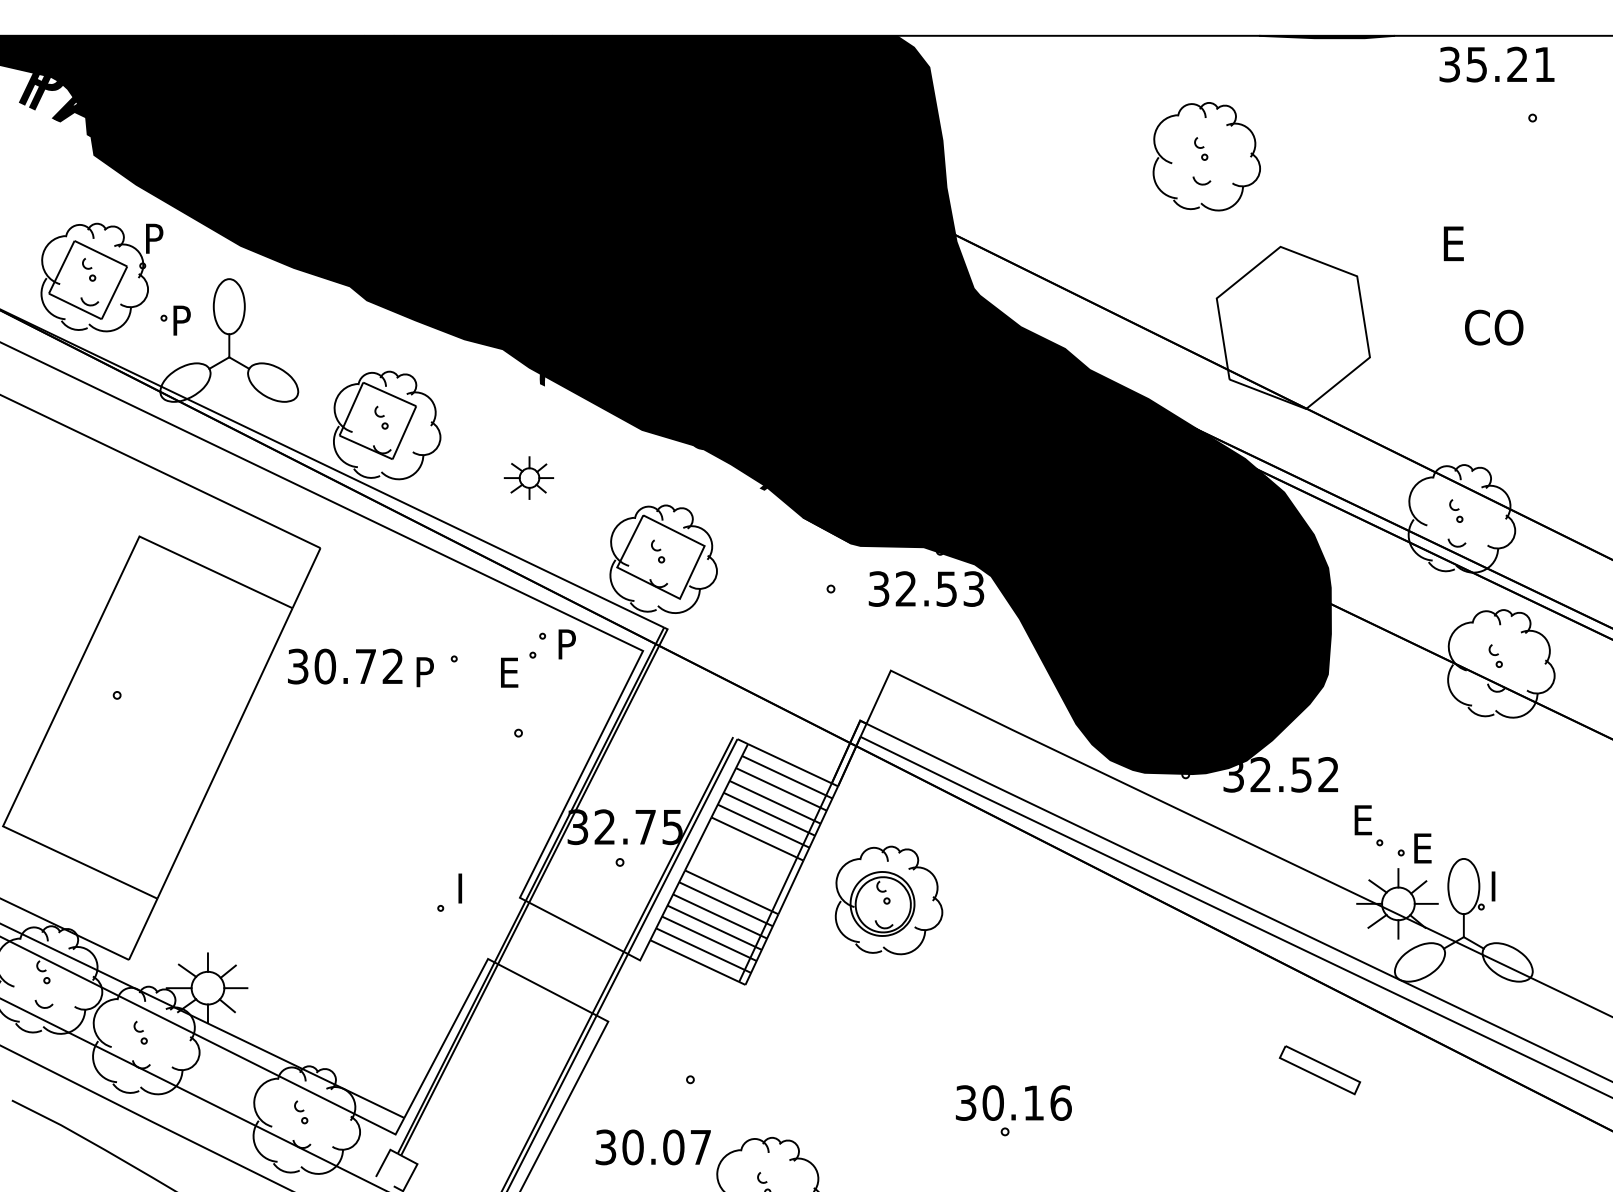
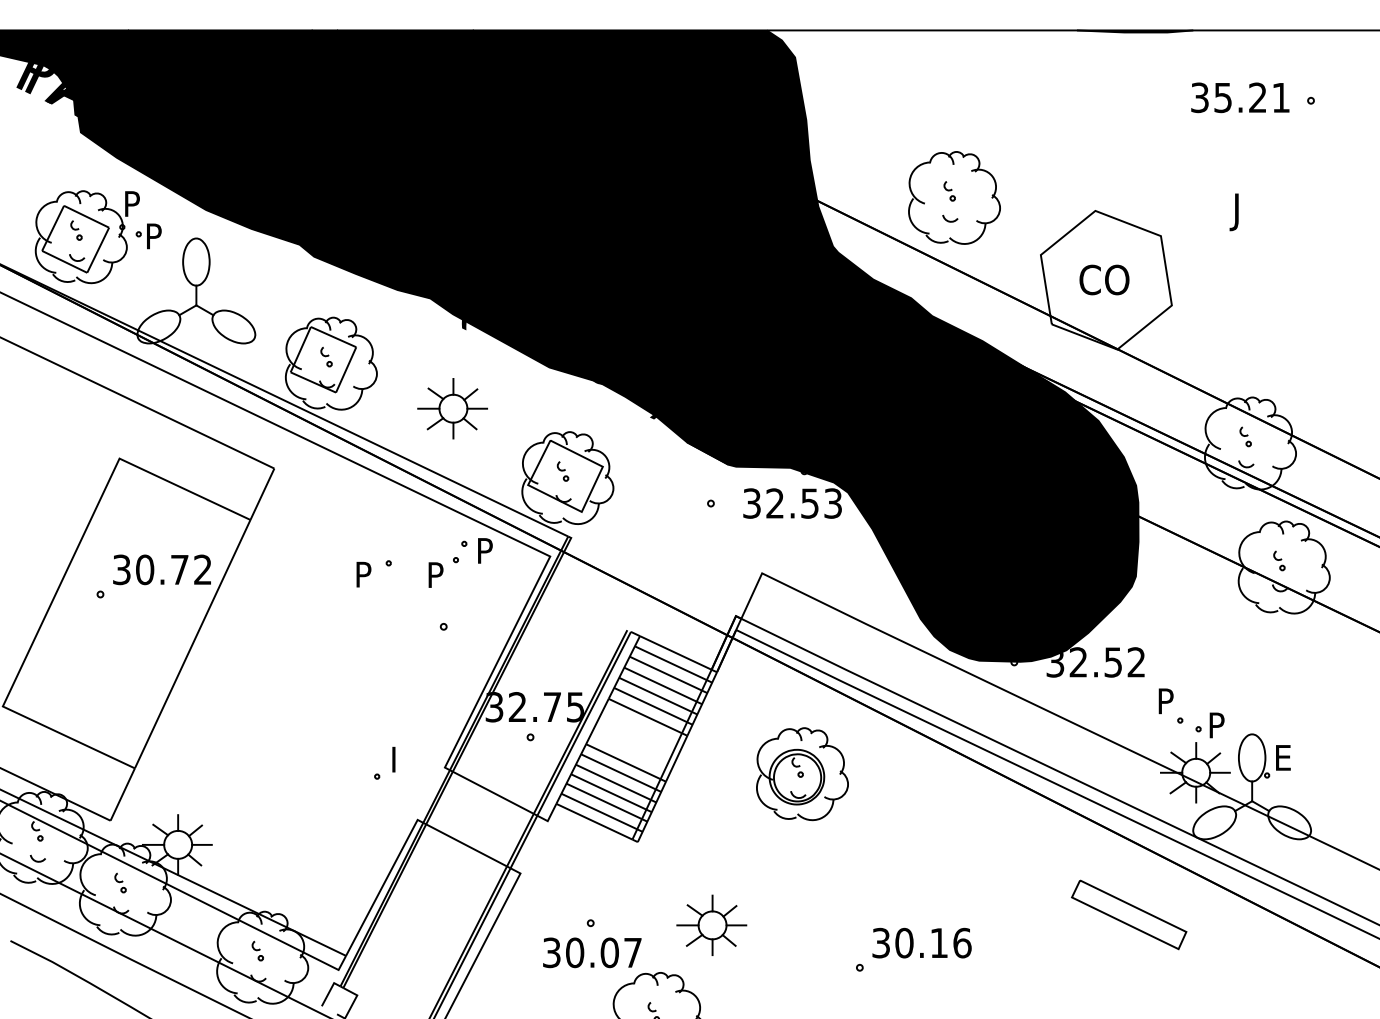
text: (1496, 64) -> (1239, 97), moved
part: (1206, 156) -> (954, 197), moved
text: (1450, 248) -> (1240, 212), E -> J
part: (175, 320) -> (148, 236), moved
text: (1494, 327) -> (1104, 279), moved
part: (528, 477) -> (452, 408), size x1.67
text: (345, 666) -> (162, 569), moved
text: (511, 672) -> (437, 574), E -> P
text: (1364, 820) -> (1167, 701), E -> P
text: (1424, 848) -> (1218, 725), E -> P
text: (1501, 886) -> (1284, 757), I -> E
part: (888, 900) -> (802, 774), moved
part: (1319, 1070) -> (1128, 915), size x1.67
part: (831, 1081) -> (711, 924), added
text: (1013, 1102) -> (921, 942), moved
text: (652, 1147) -> (591, 952), moved

